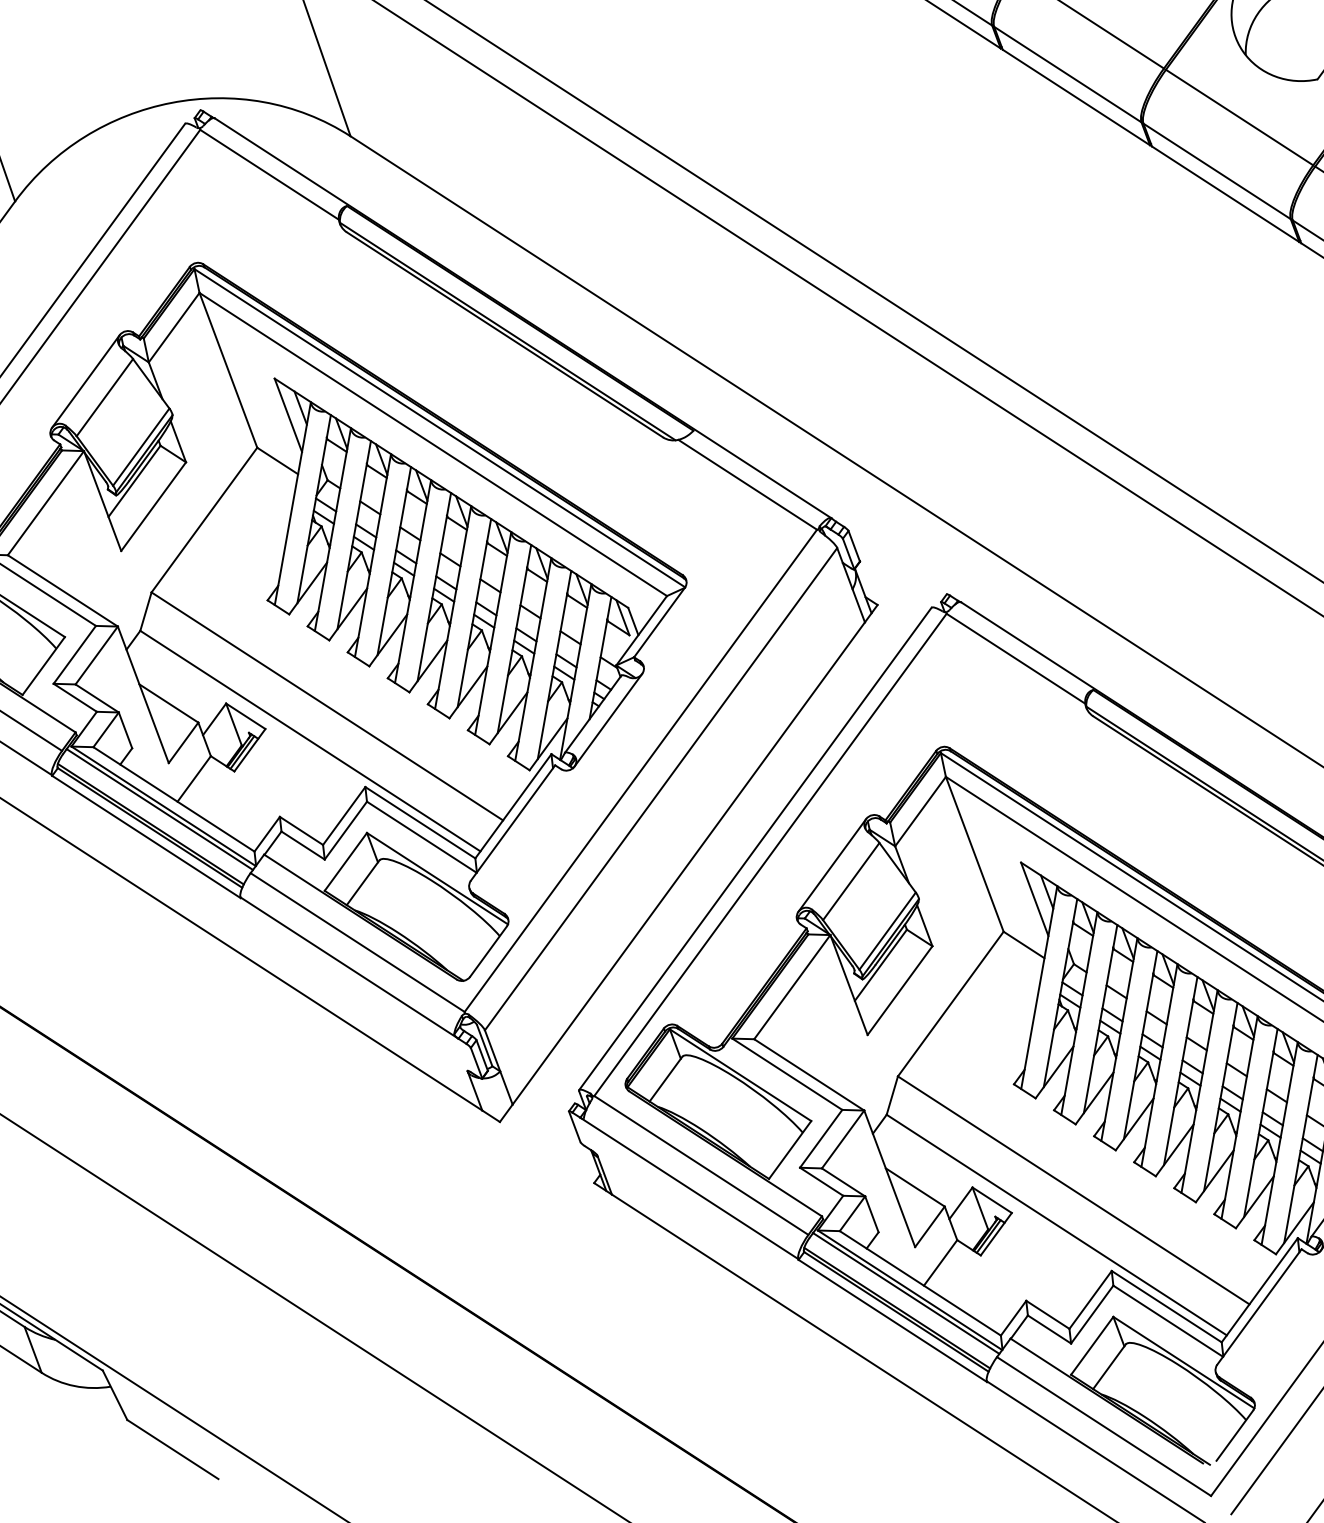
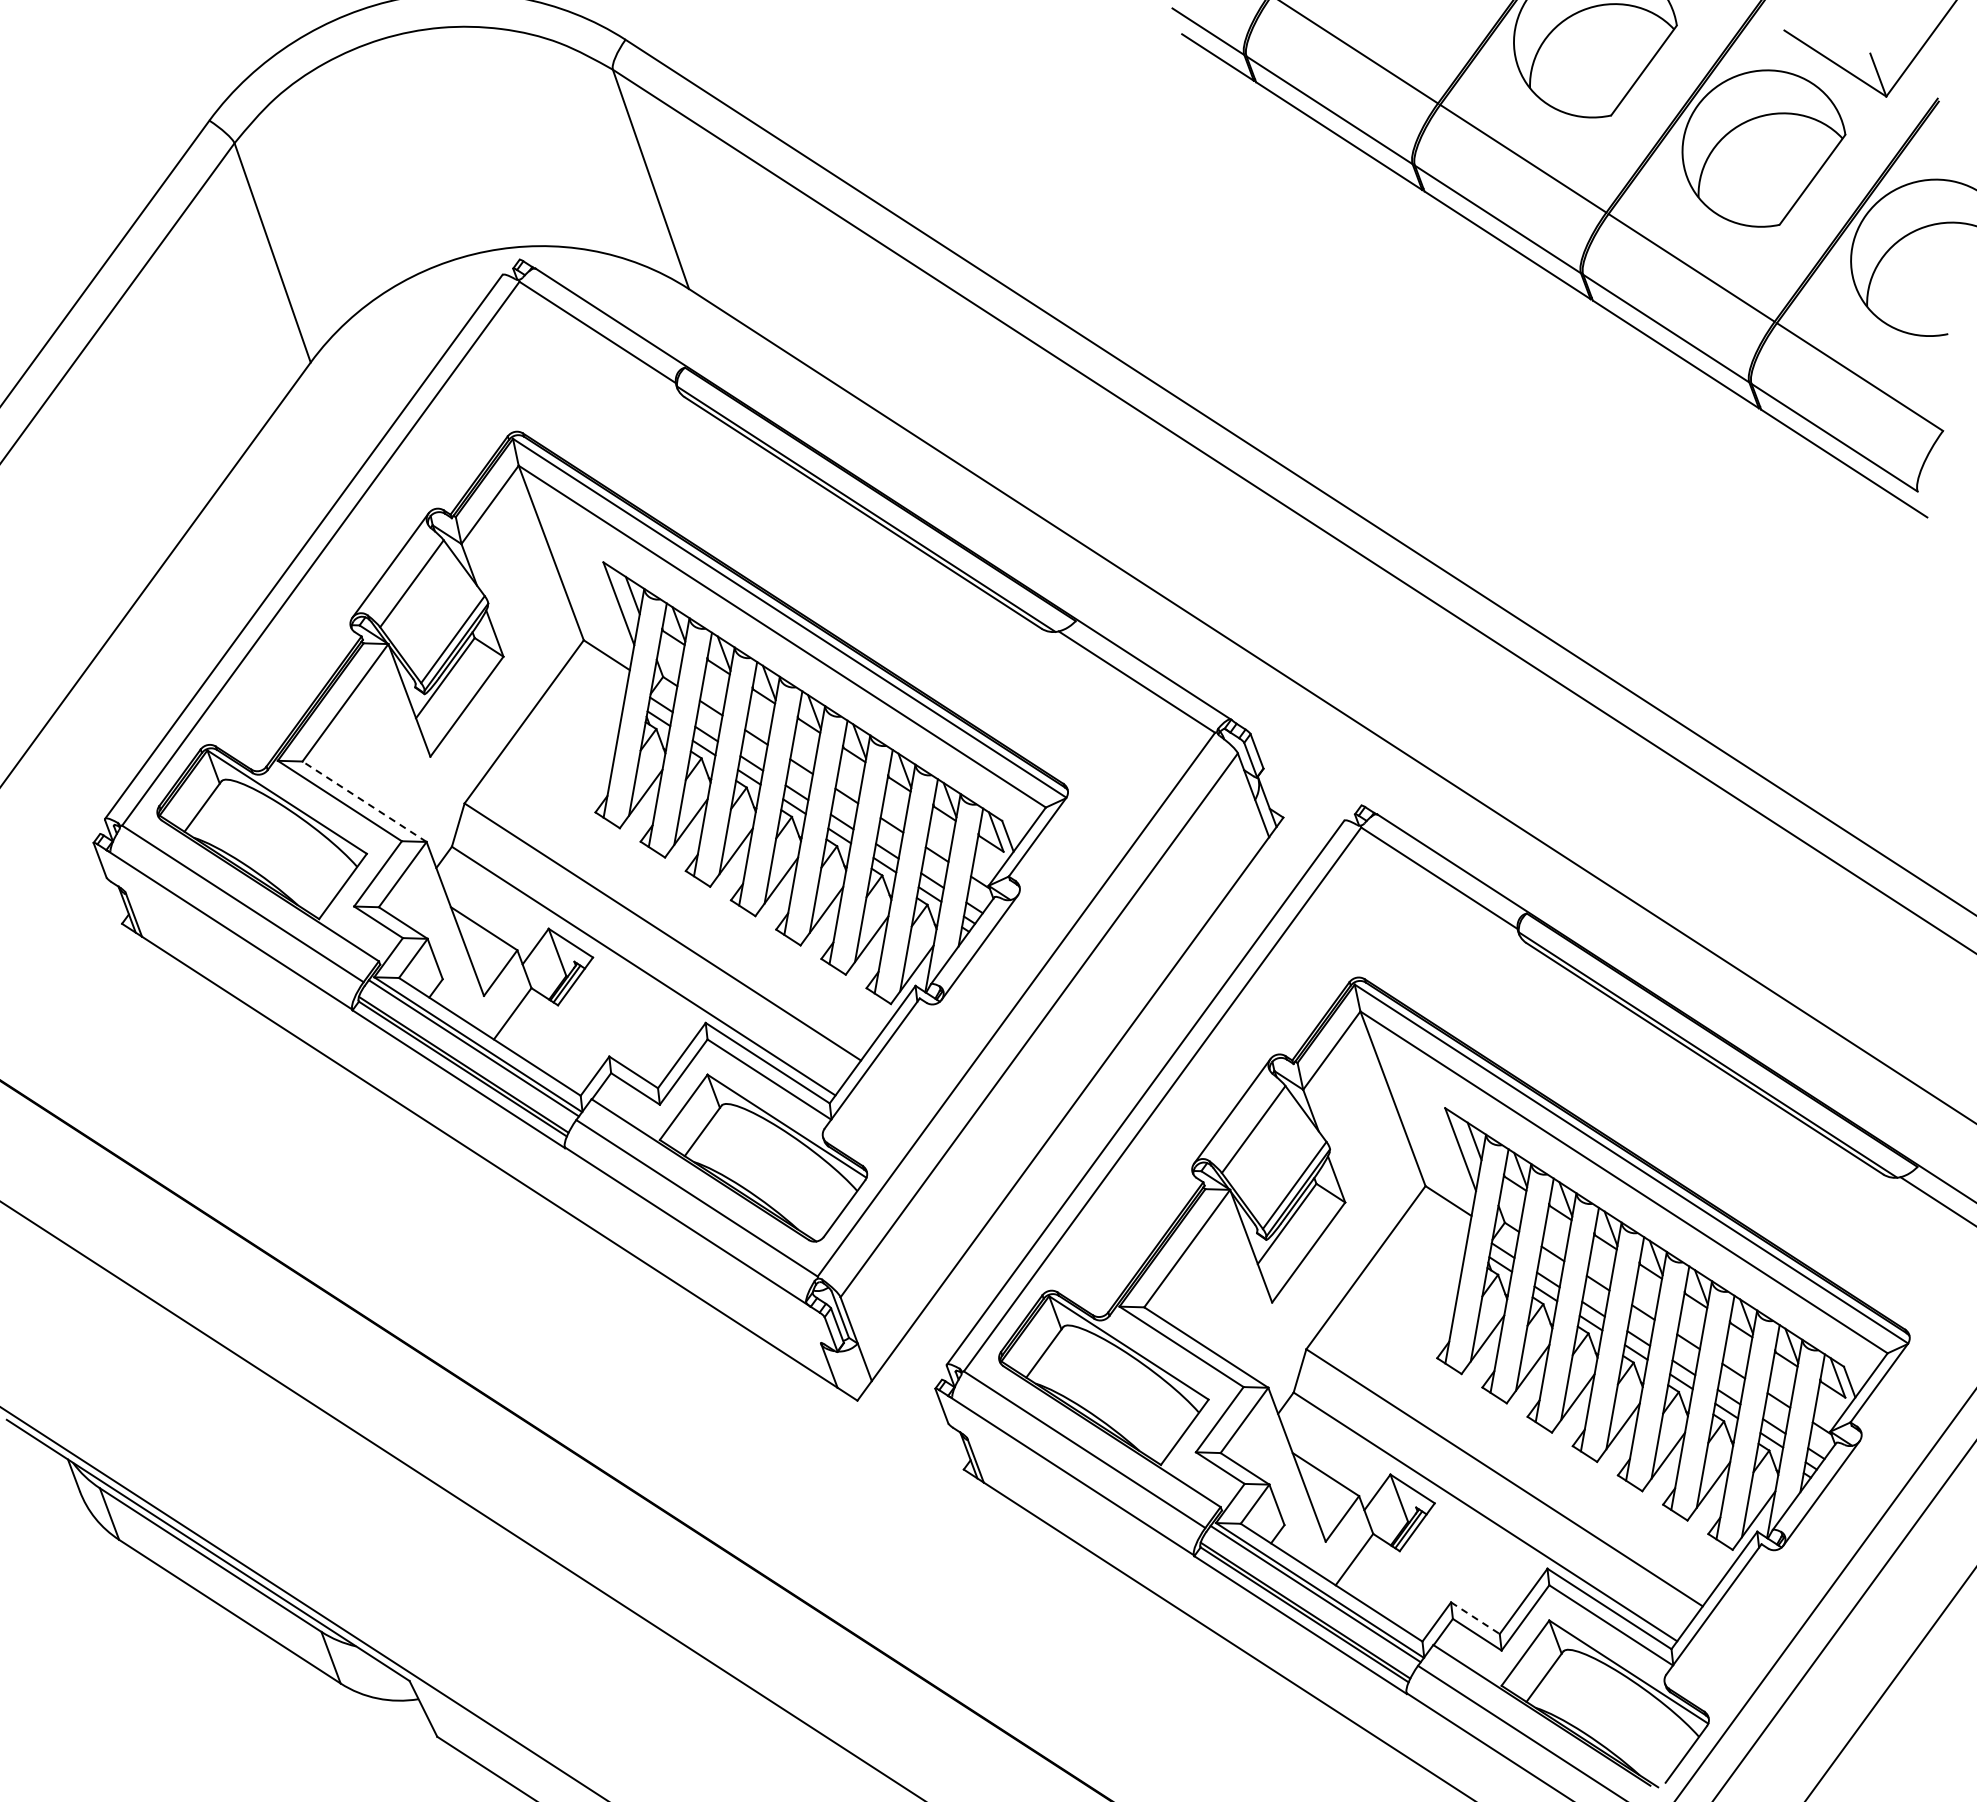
line: (62, 590) -> (364, 801), solid -> dashed
line: (1047, 1315) -> (1475, 1618), solid -> dashed

